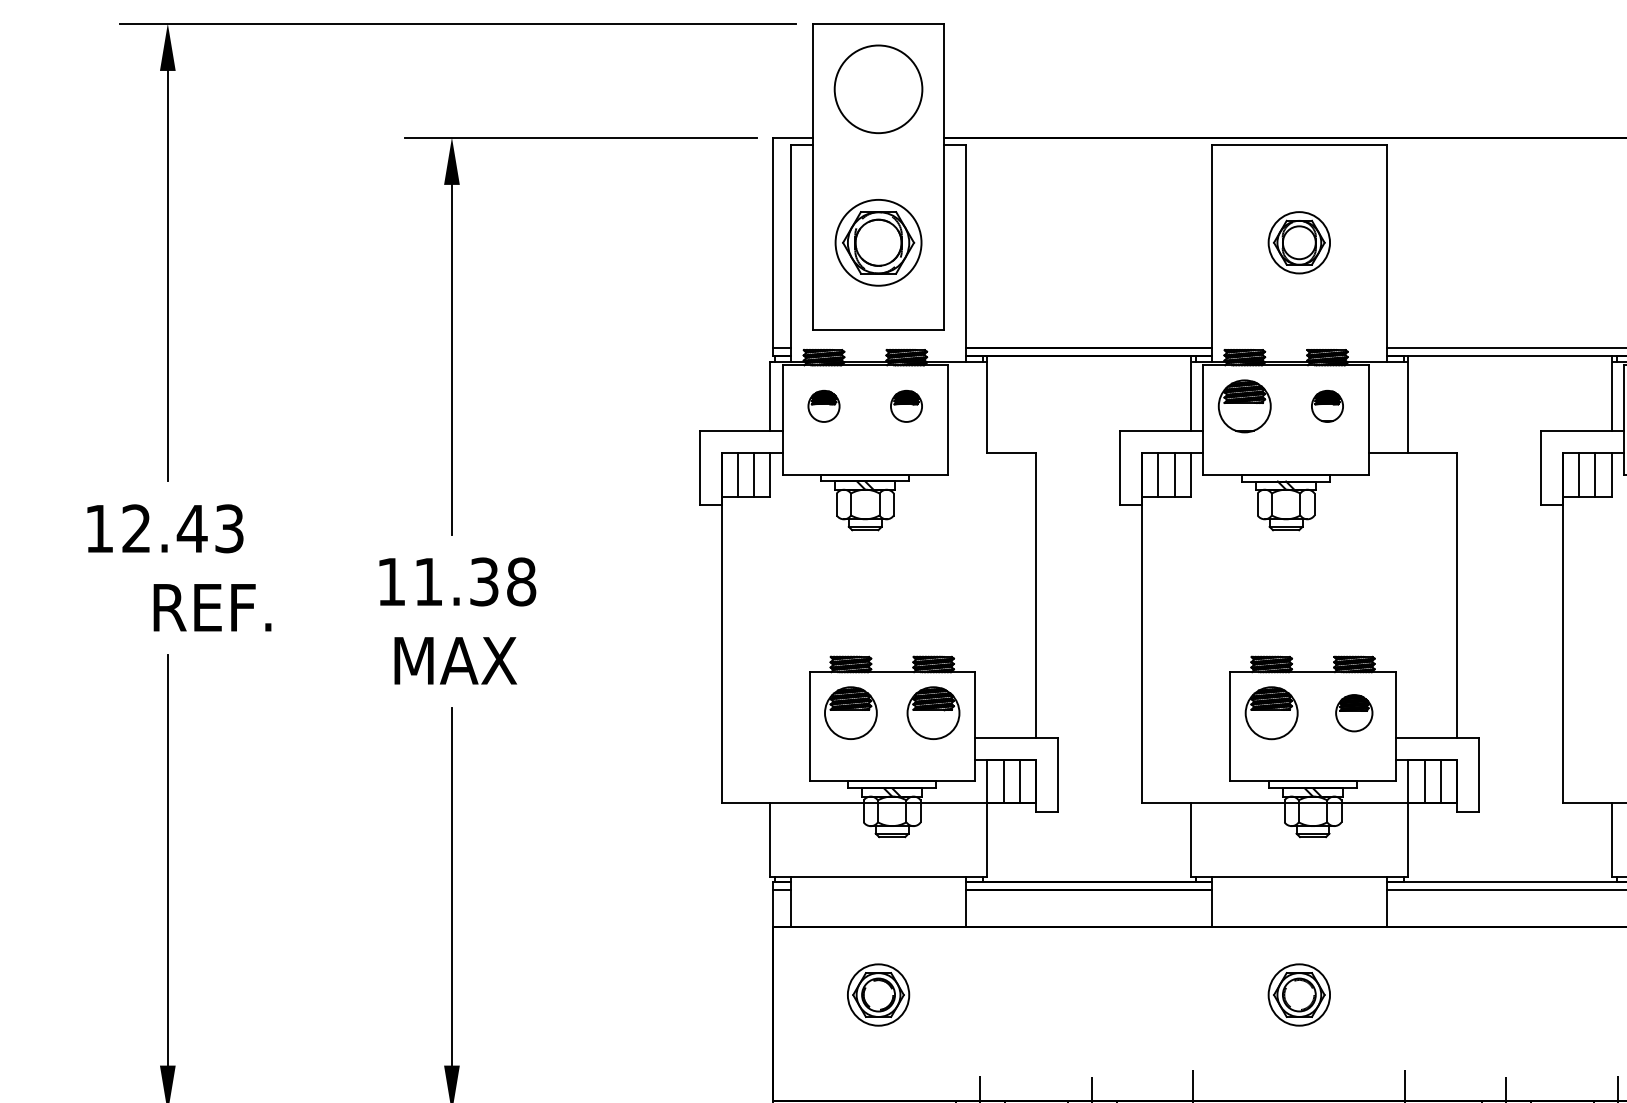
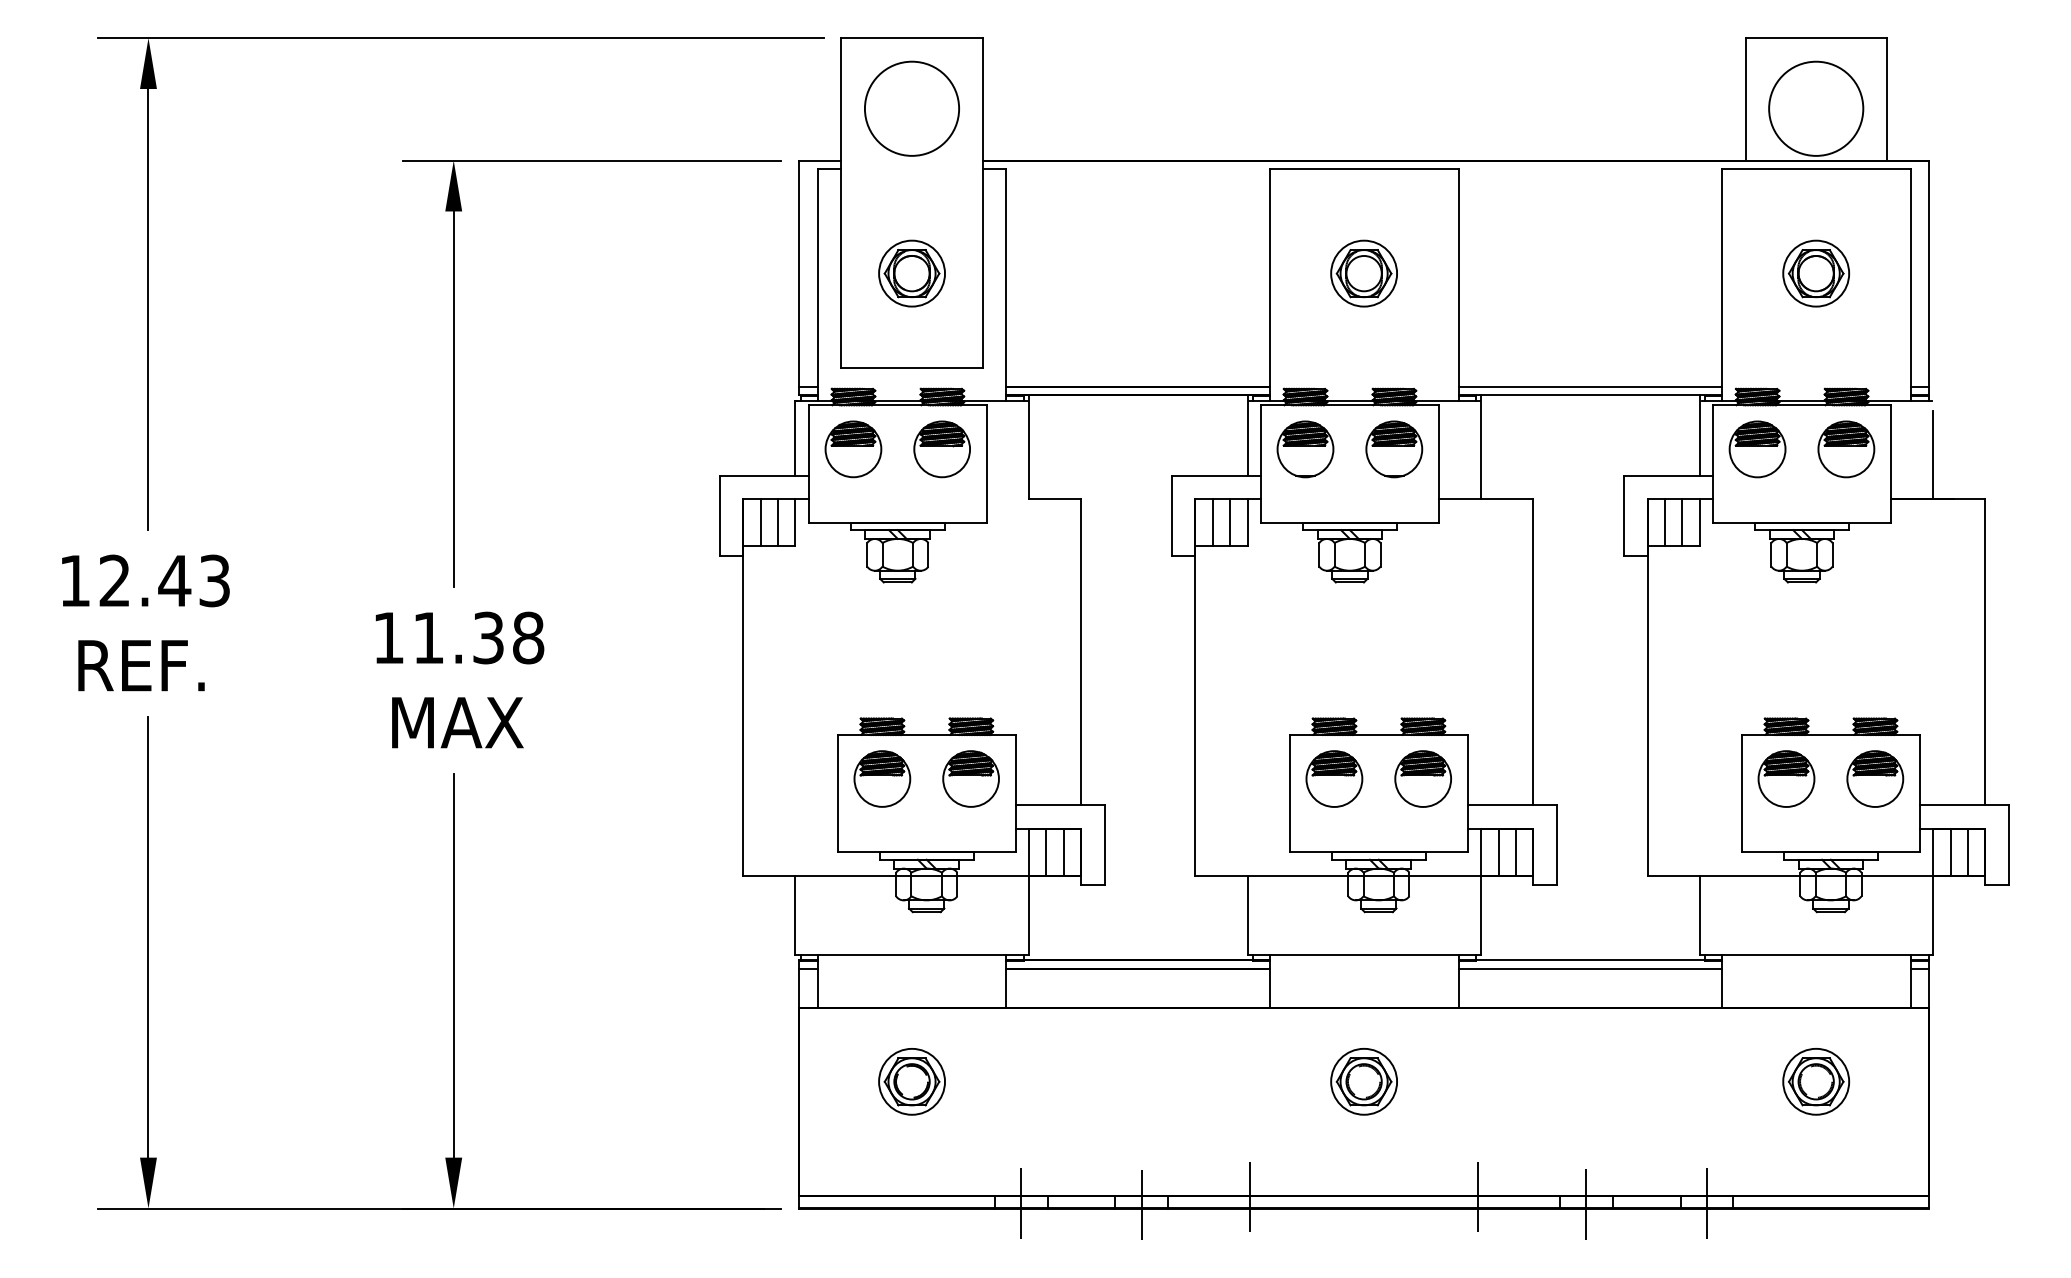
part: (878, 242) -> (911, 273), size x0.71
part: (824, 406) -> (853, 449), size x1.67
part: (905, 406) -> (941, 449), size x1.67
part: (1327, 406) -> (1394, 449), size x1.67
text: (212, 607) -> (141, 665), moved
part: (1353, 712) -> (1422, 778), size x1.43

